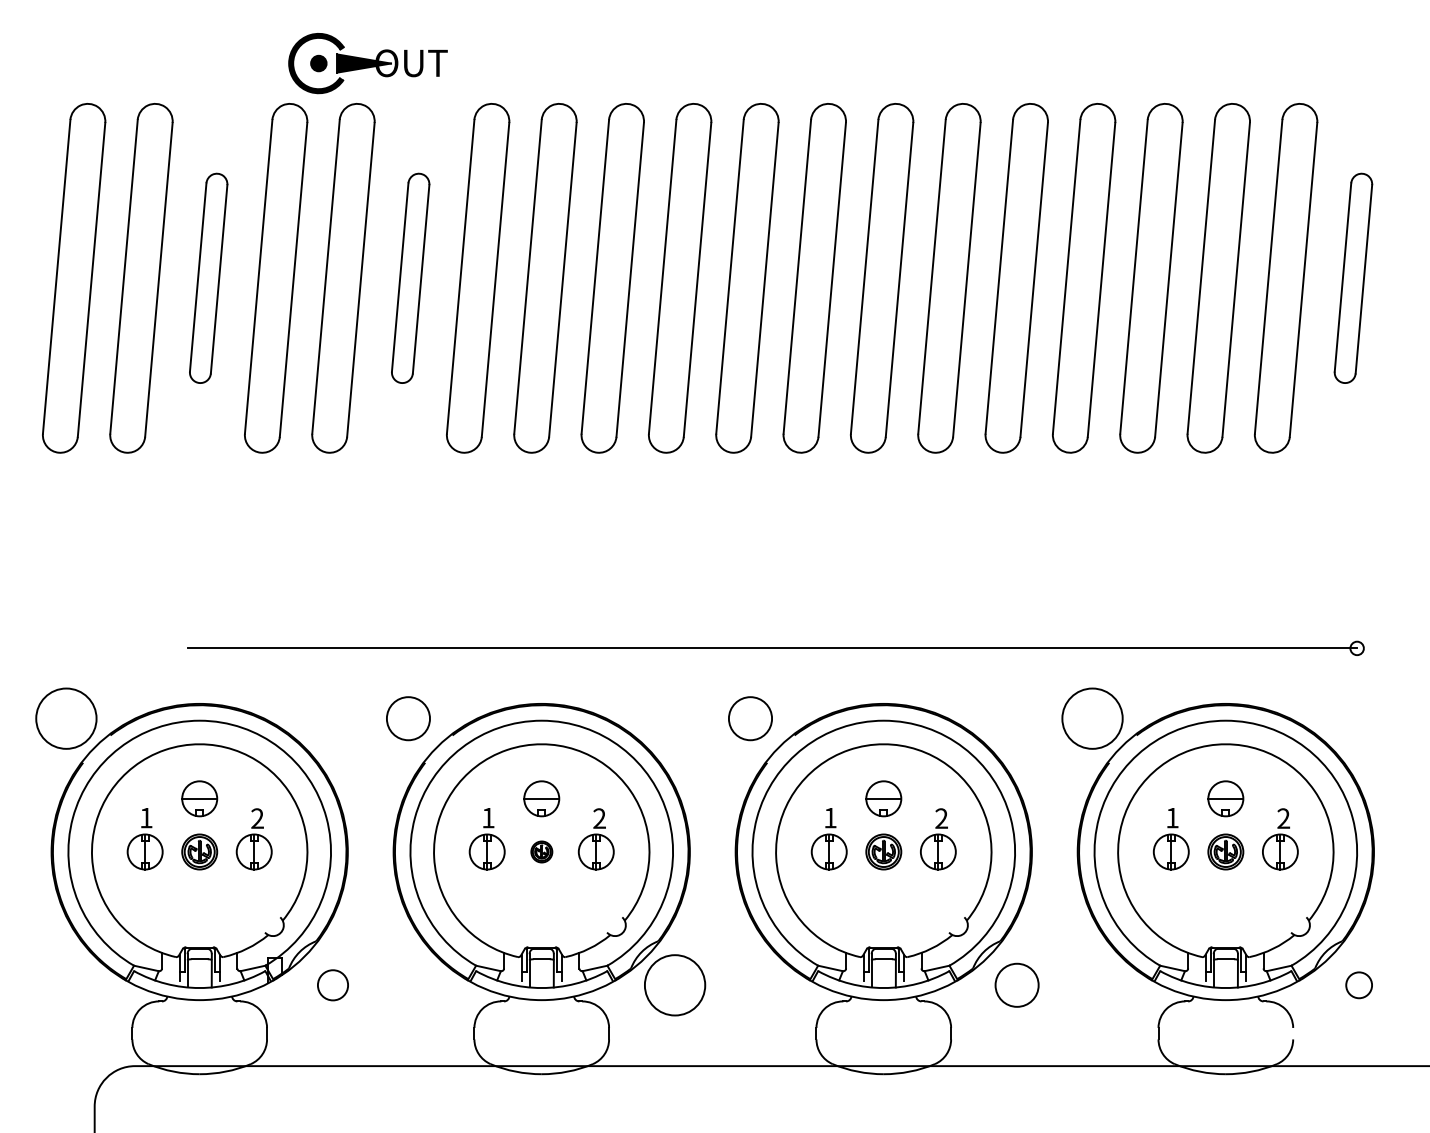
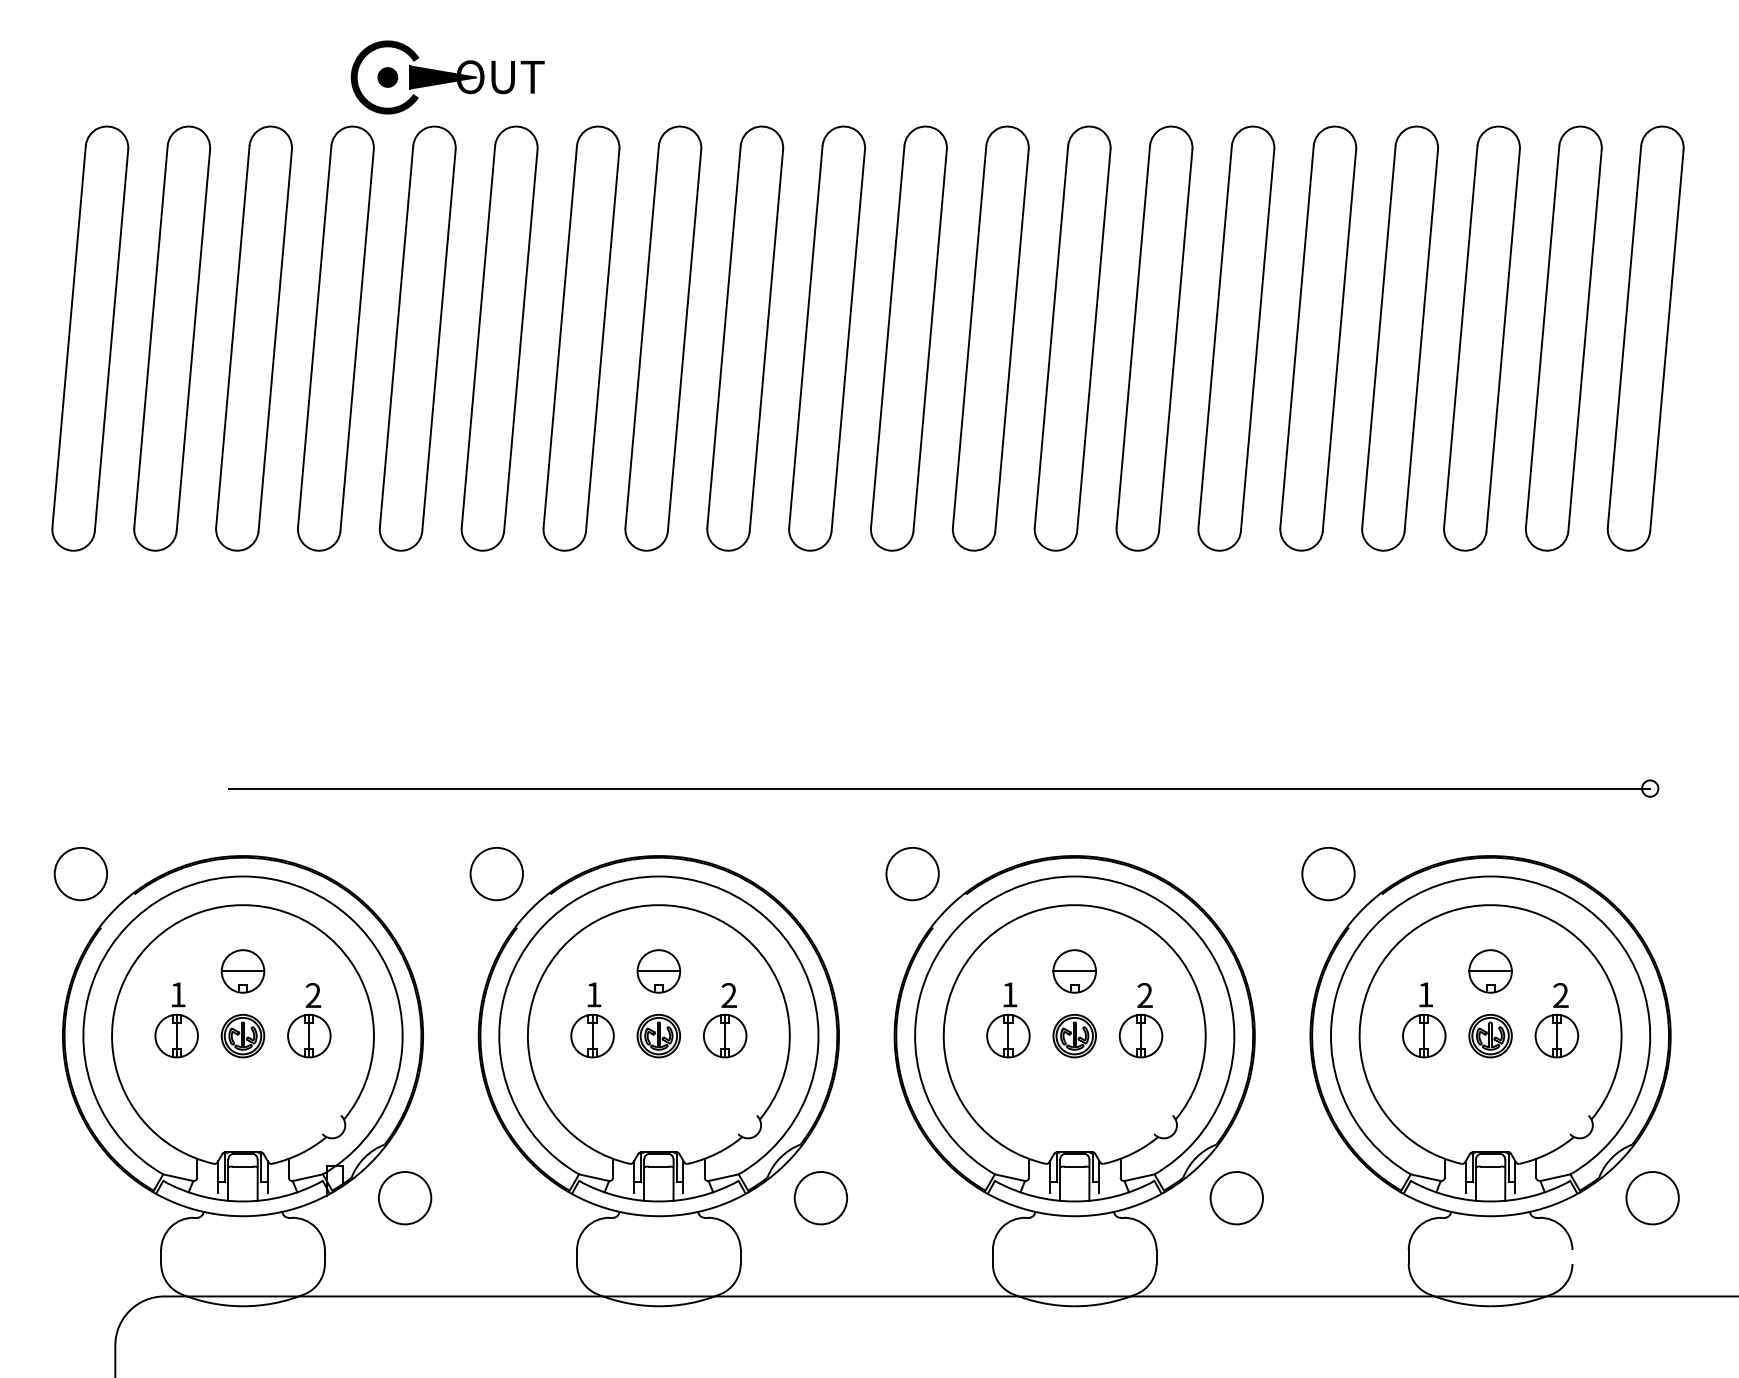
part: (208, 278) -> (253, 338), size x1.67
part: (410, 278) -> (499, 338), size x1.67
part: (1353, 278) -> (1645, 338), size x1.67
circle: (65, 718) -> (79, 873), size x0.71
circle: (1092, 718) -> (1328, 873), size x0.71
part: (541, 851) -> (658, 1035), size x1.67
circle: (332, 984) -> (404, 1197), size x1.43
circle: (674, 984) -> (820, 1197), size x0.71
circle: (1358, 984) -> (1651, 1197), size x1.67

